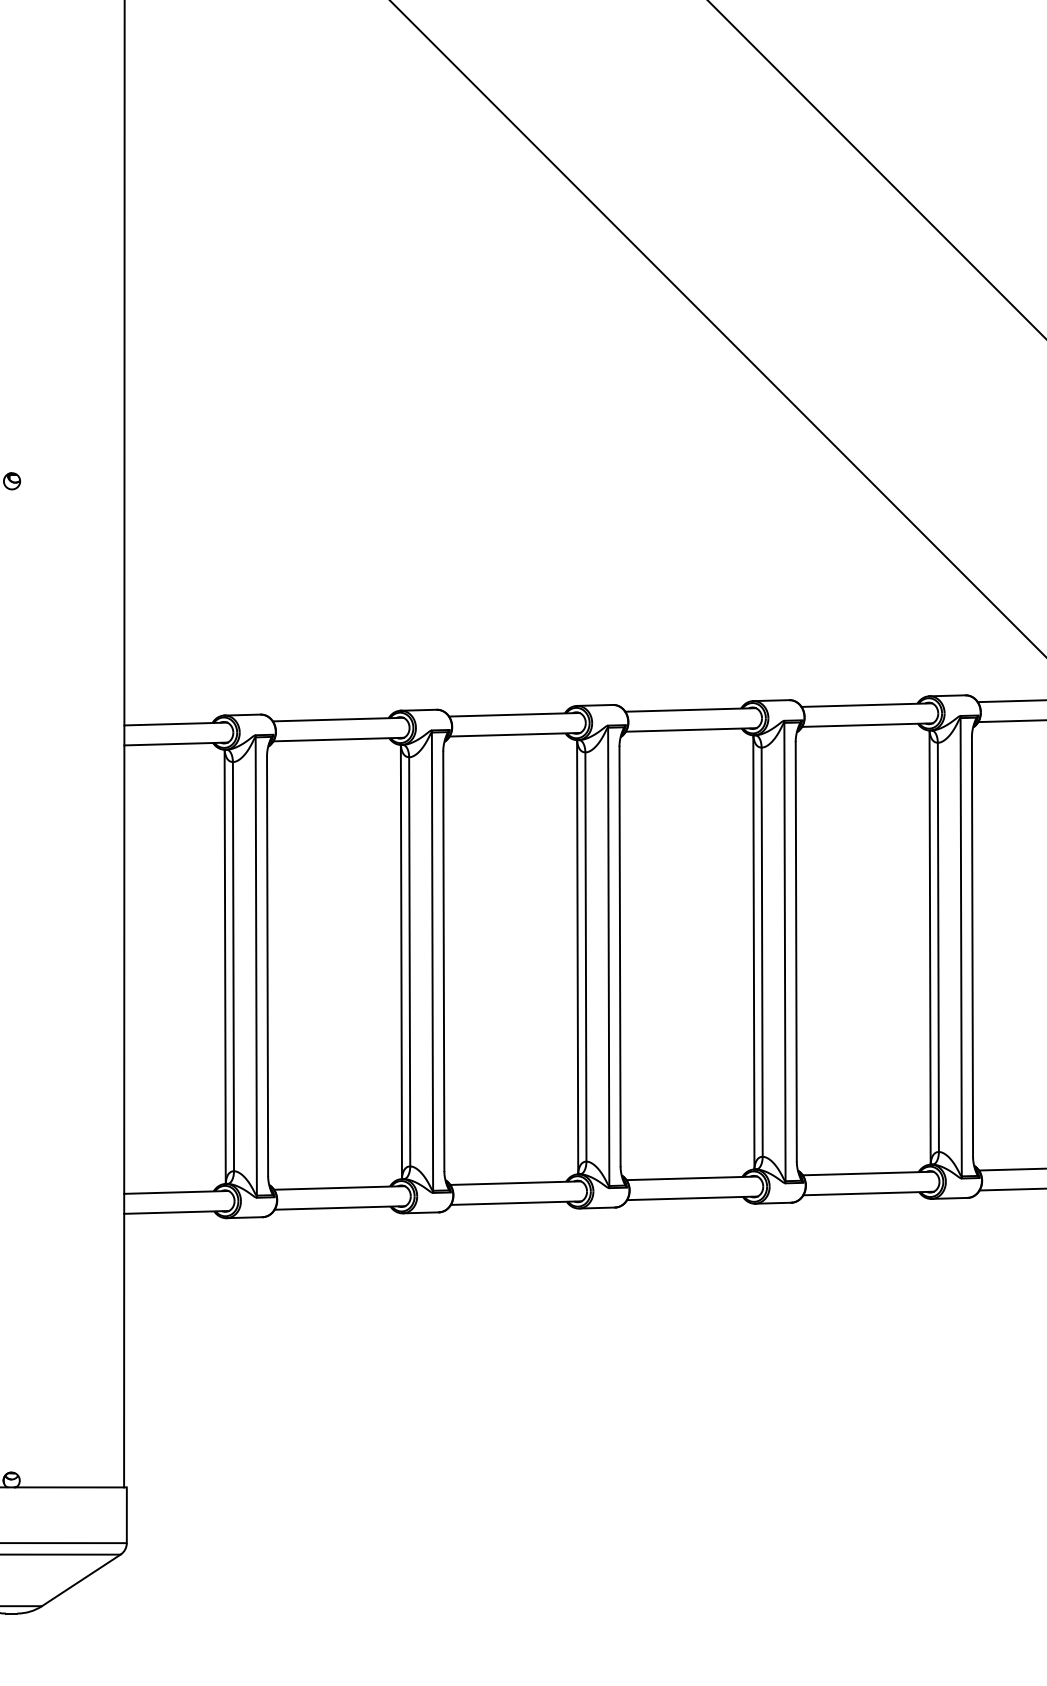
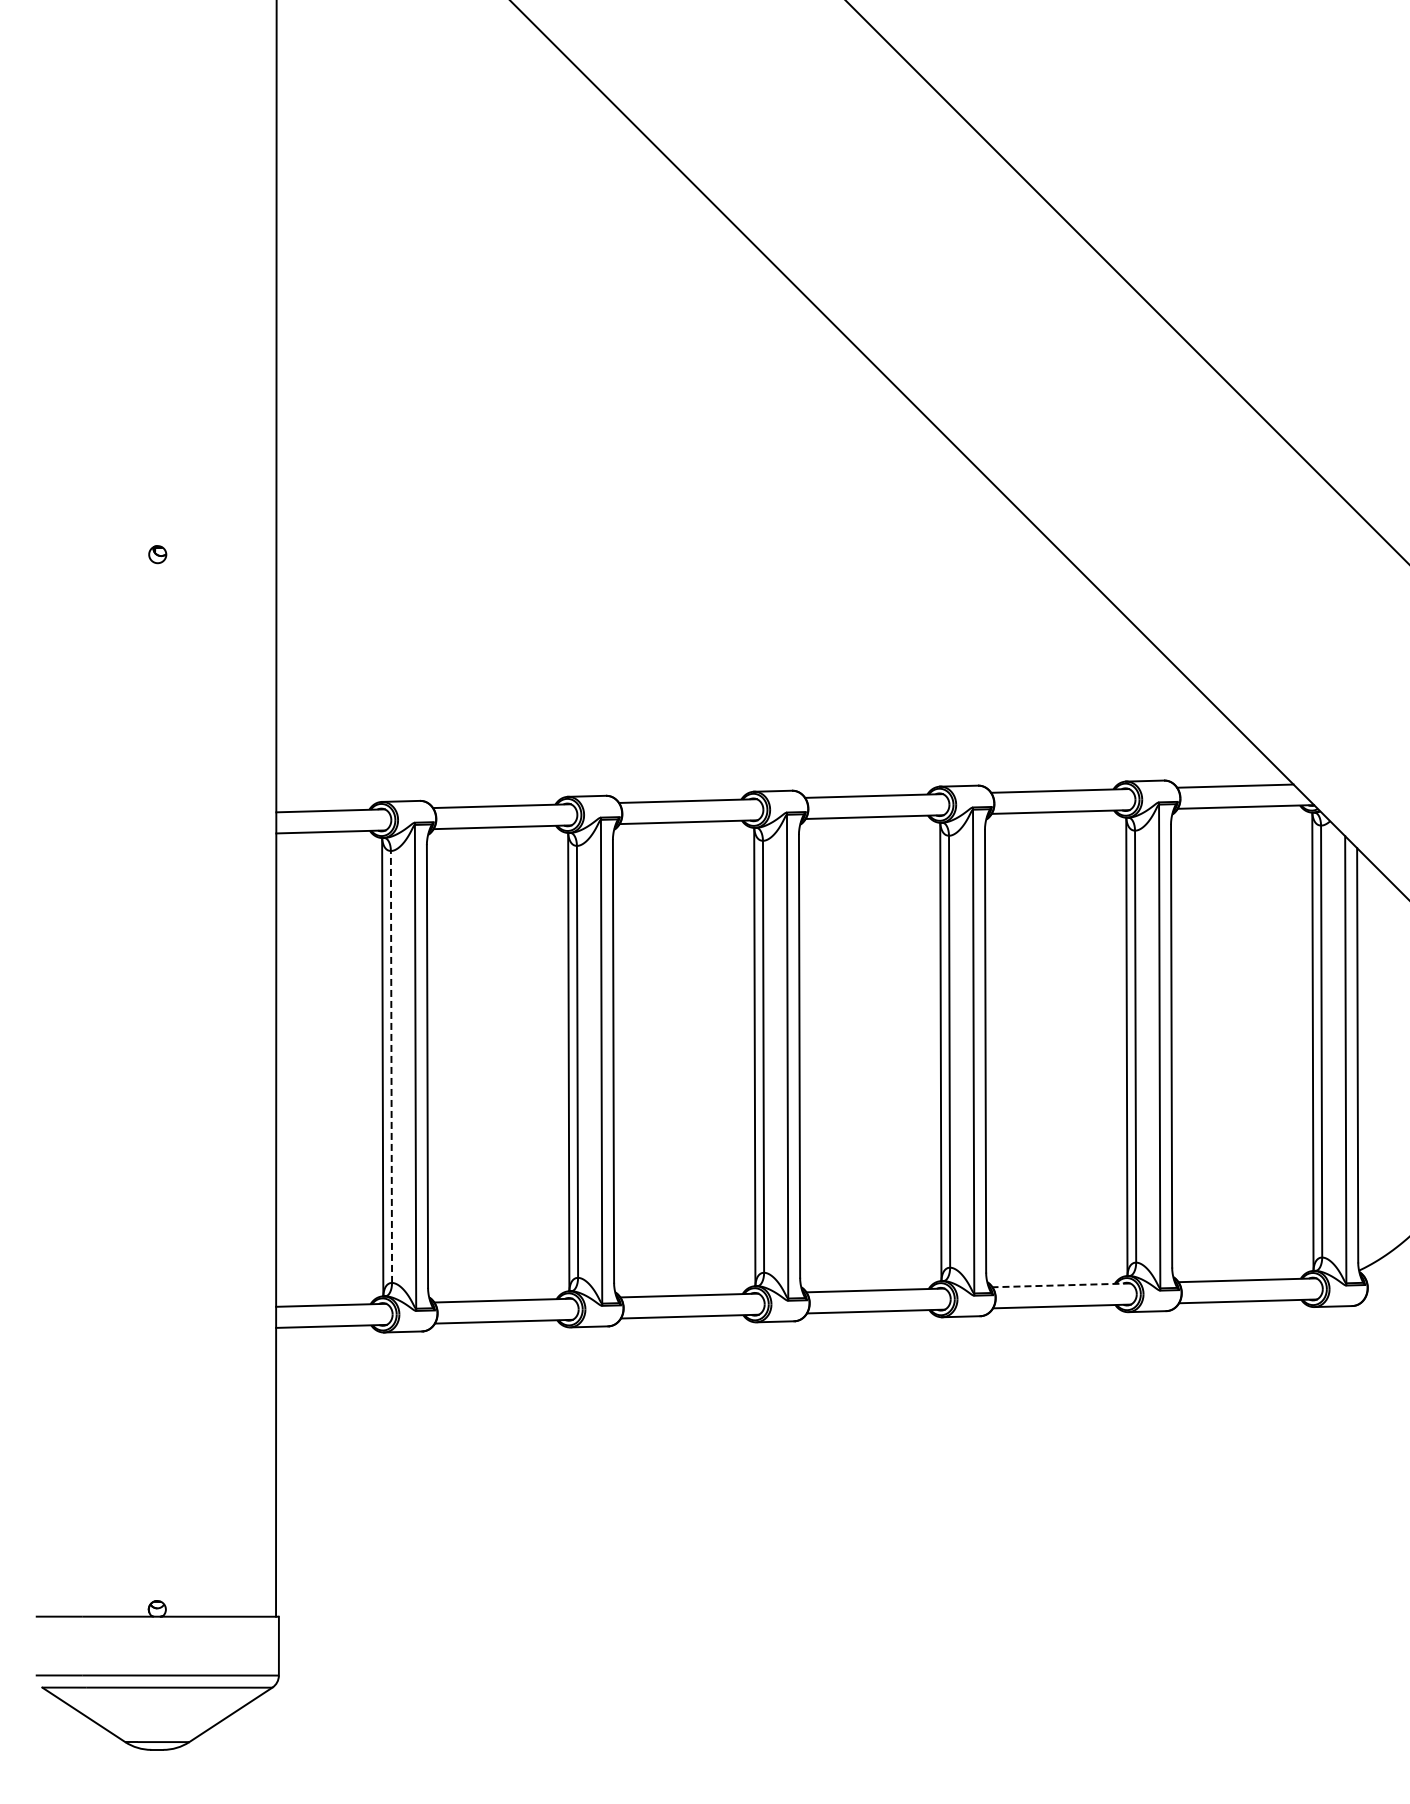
line: (233, 966) -> (391, 1066), solid -> dashed
line: (868, 1173) -> (1061, 1285), solid -> dashed

